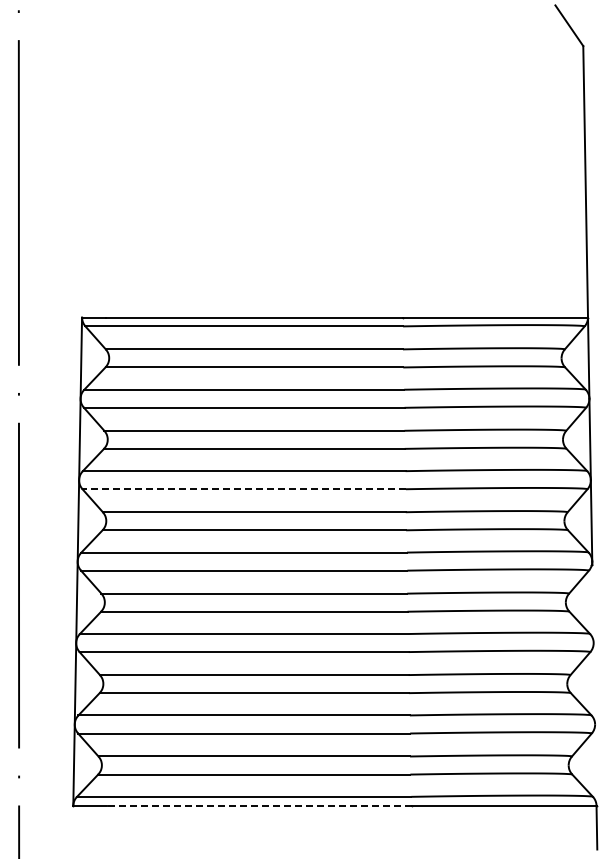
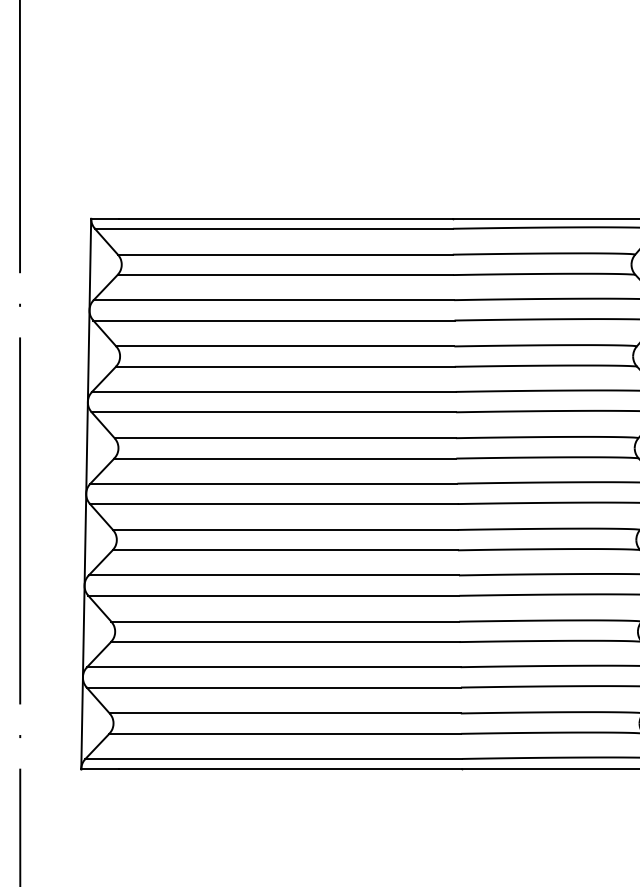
line: (244, 489) -> (274, 412), dashed -> solid
line: (258, 806) -> (289, 769), dashed -> solid

